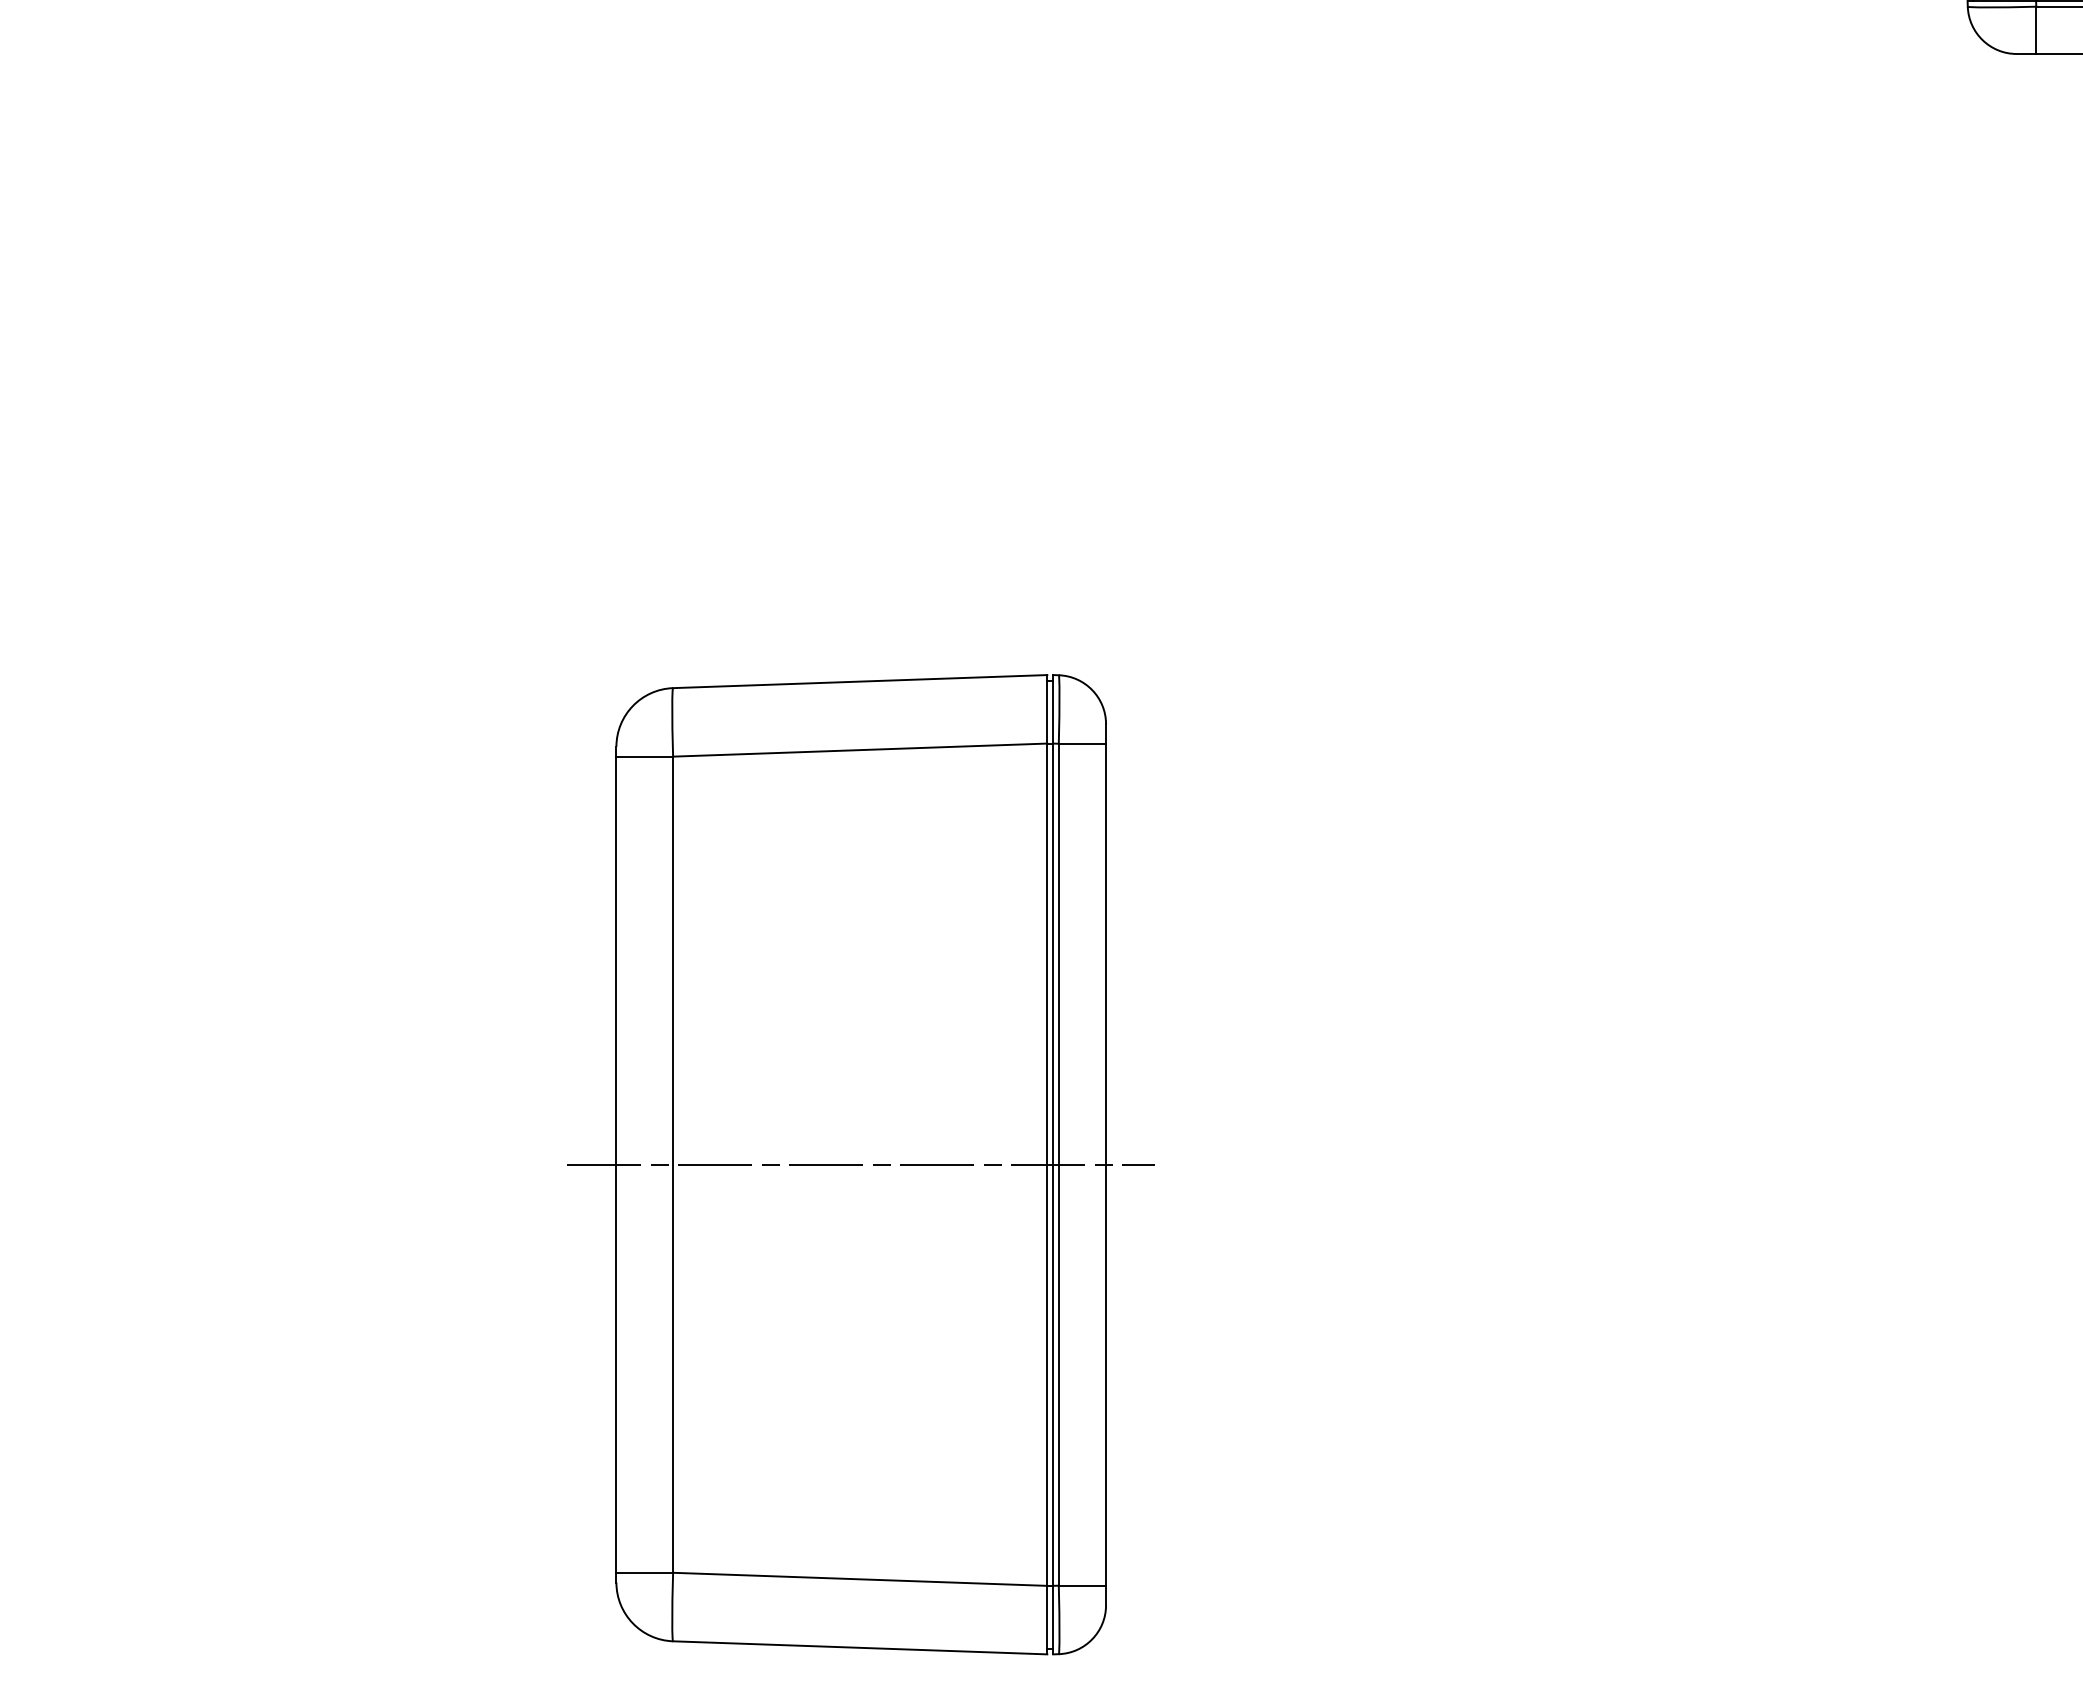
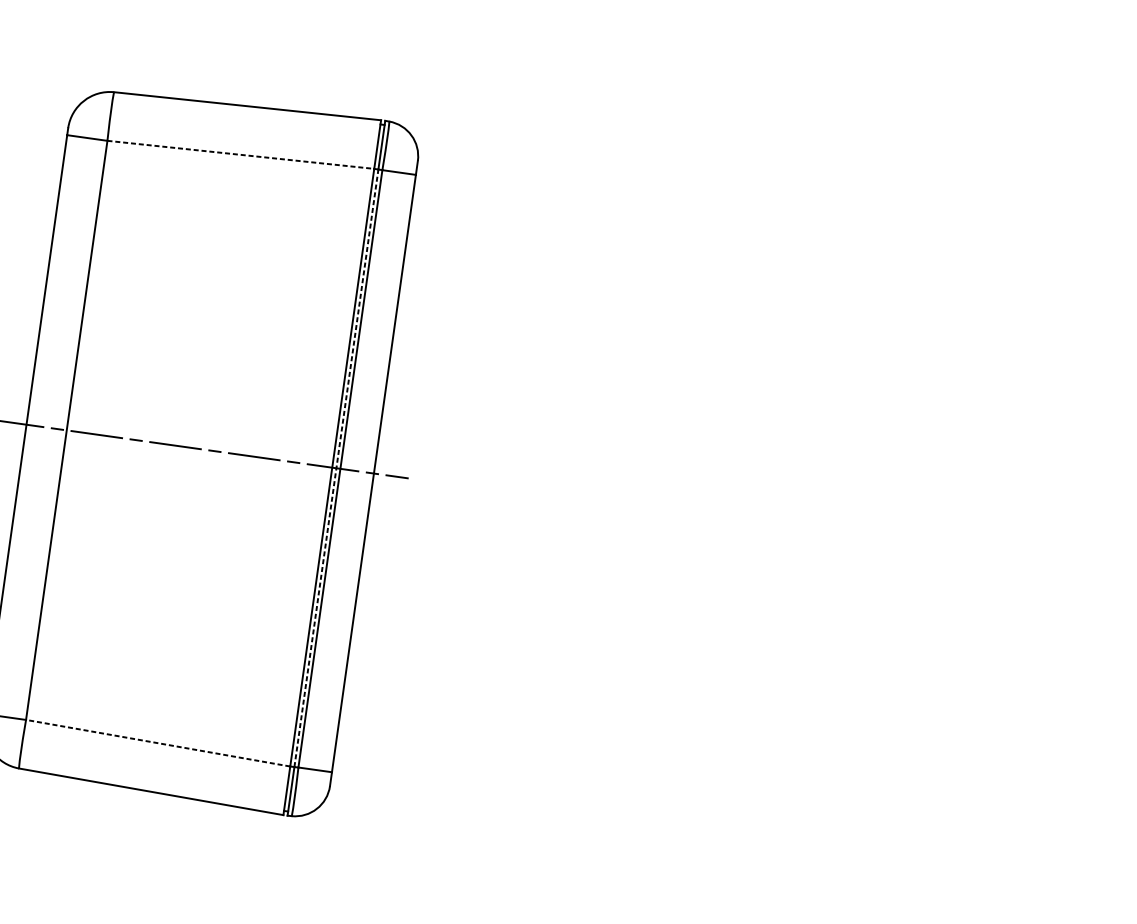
line: (860, 750) -> (241, 155), solid -> dashed
line: (1053, 1164) -> (336, 468), solid -> dashed
line: (859, 1579) -> (157, 743), solid -> dashed

